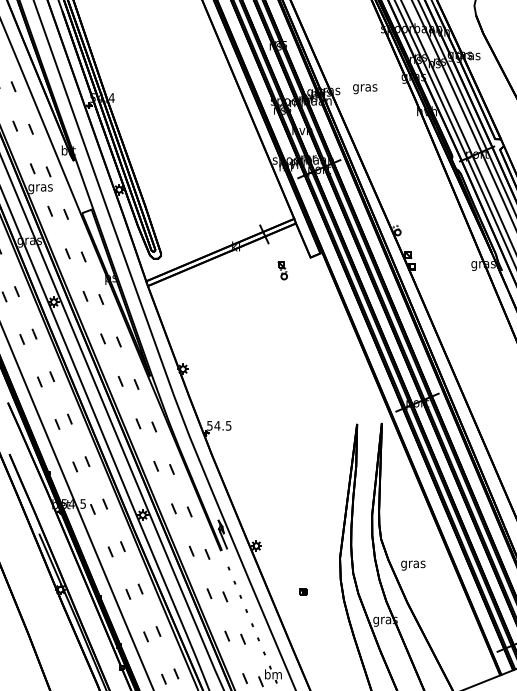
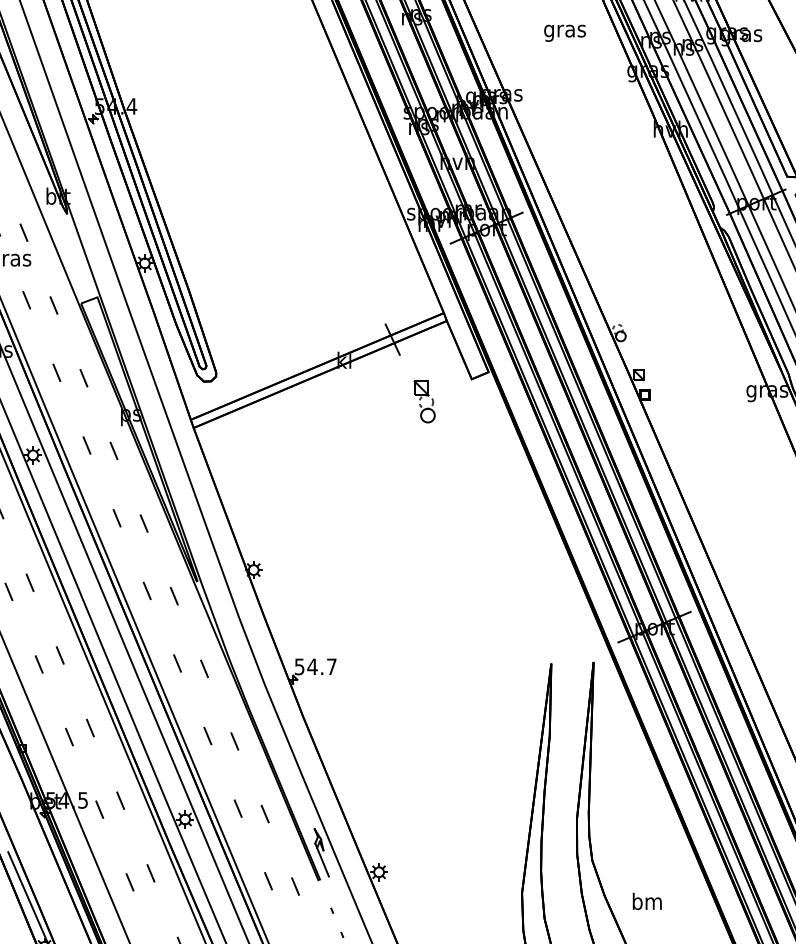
text: (365, 89) -> (565, 33), moved
part: (282, 270) -> (423, 401), size x1.4
text: (228, 425) -> (331, 666), 54.5 -> 54.7
text: (413, 564) -> (647, 903), gras -> bm

